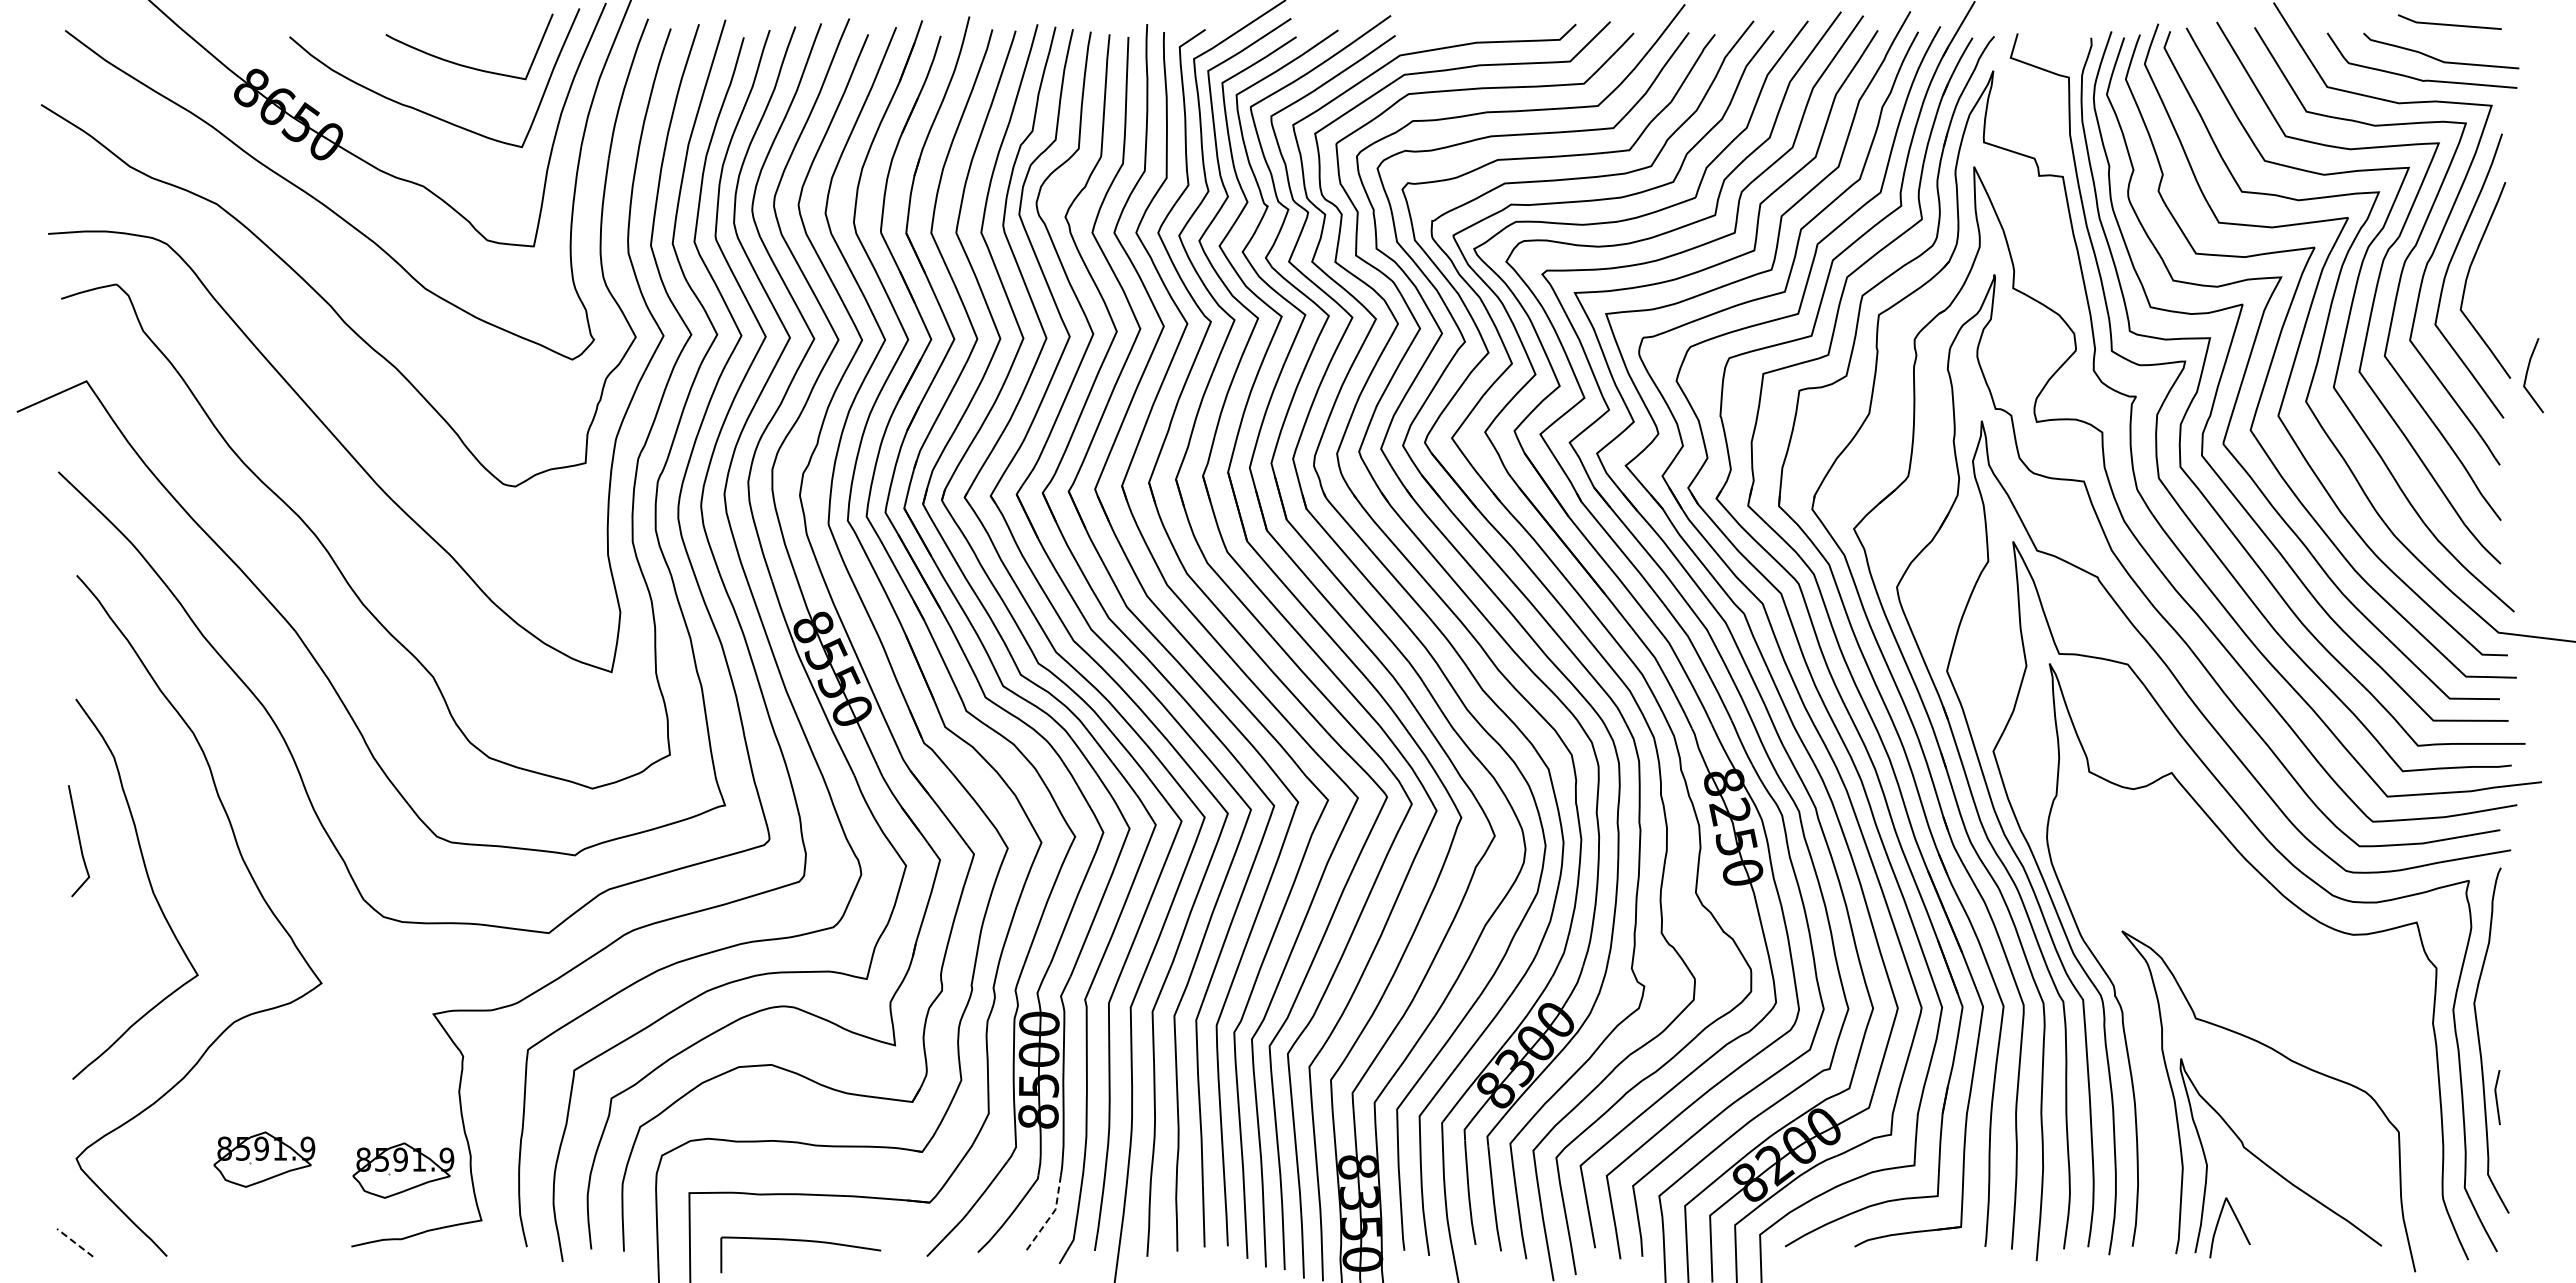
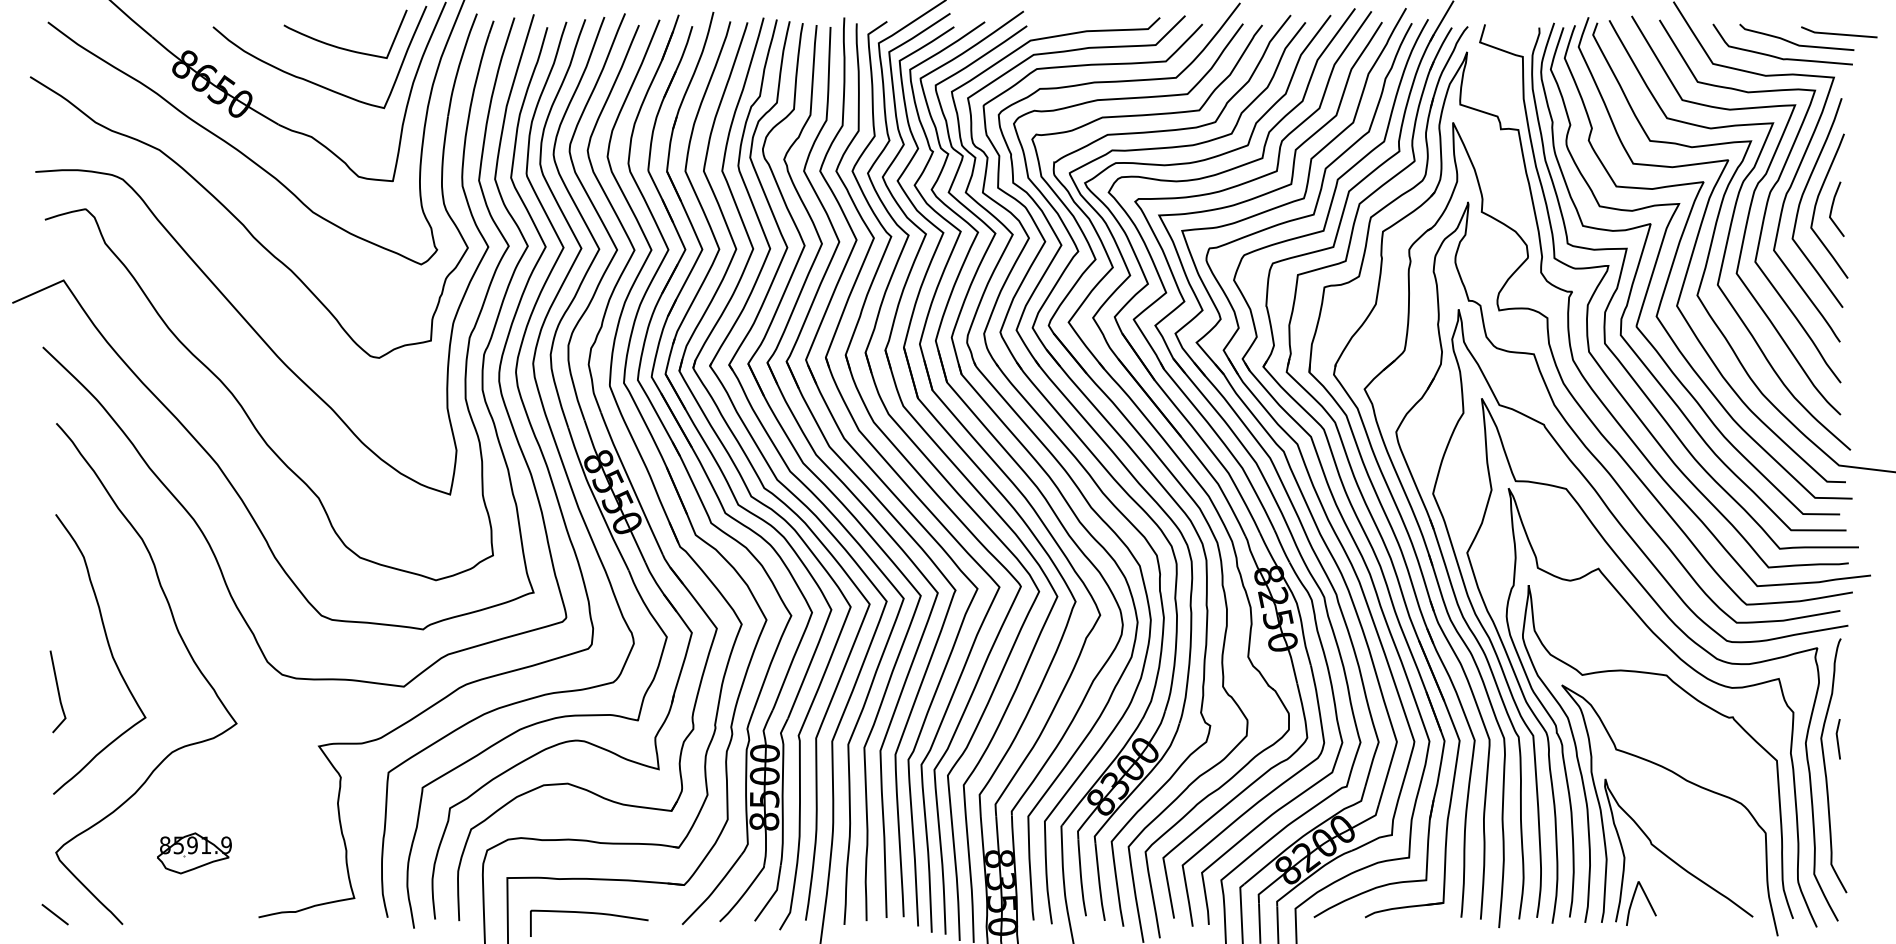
line: (2449, 24) -> (1839, 34), moved
curve: (2527, 375) -> (1832, 209), moved
curve: (79, 841) -> (58, 692), moved
curve: (2302, 950) -> (1694, 699), added
line: (2497, 1097) -> (1838, 739), moved
part: (403, 1170) -> (296, 861), removed
line: (1050, 1216) -> (773, 895), dashed -> solid
line: (75, 1242) -> (55, 914), dashed -> solid

